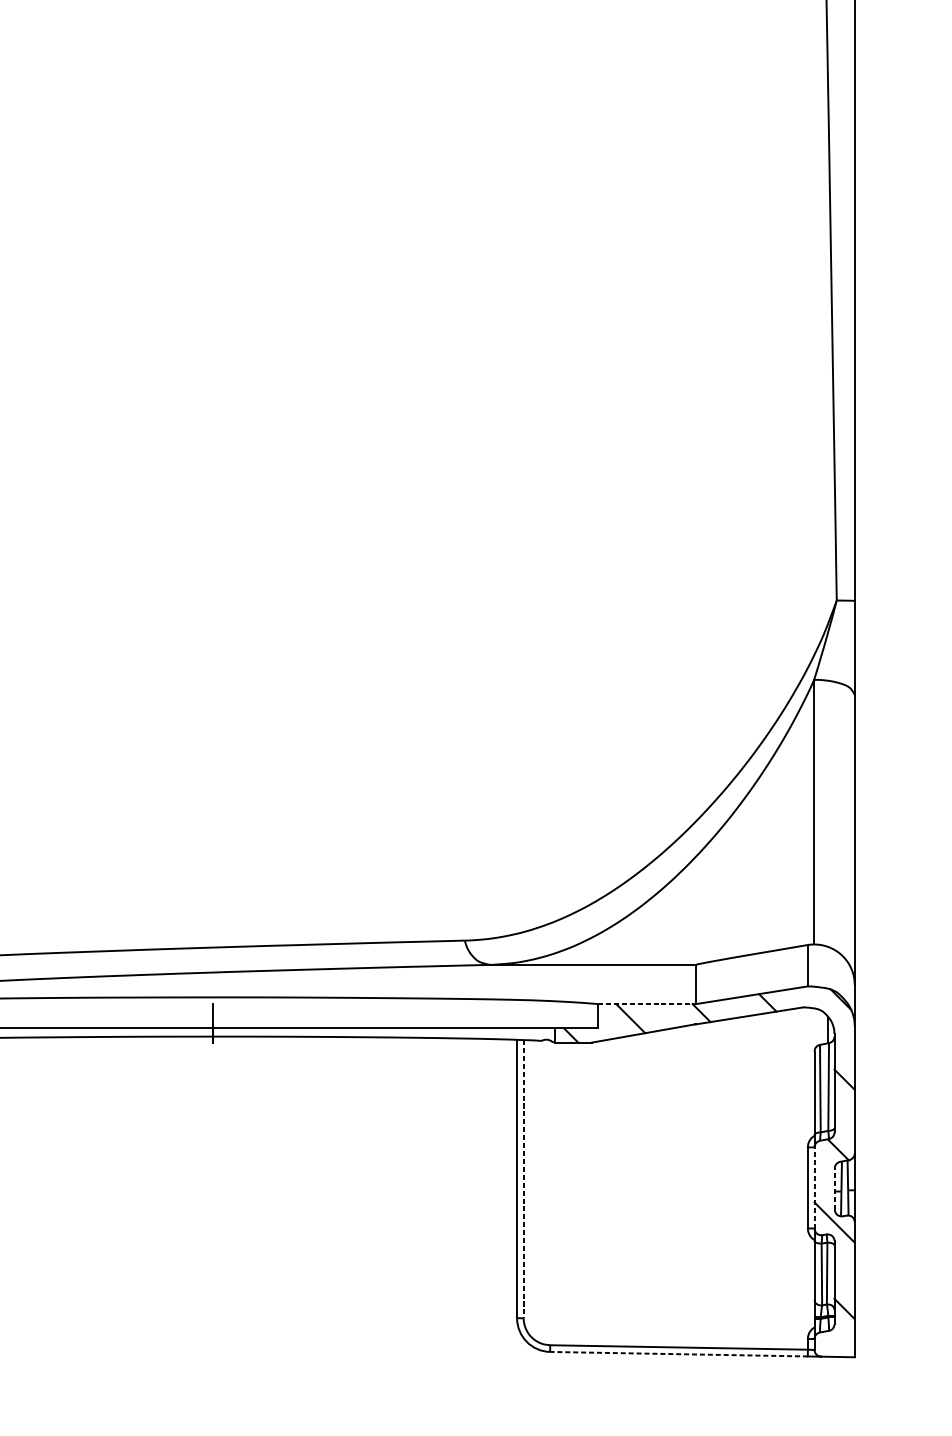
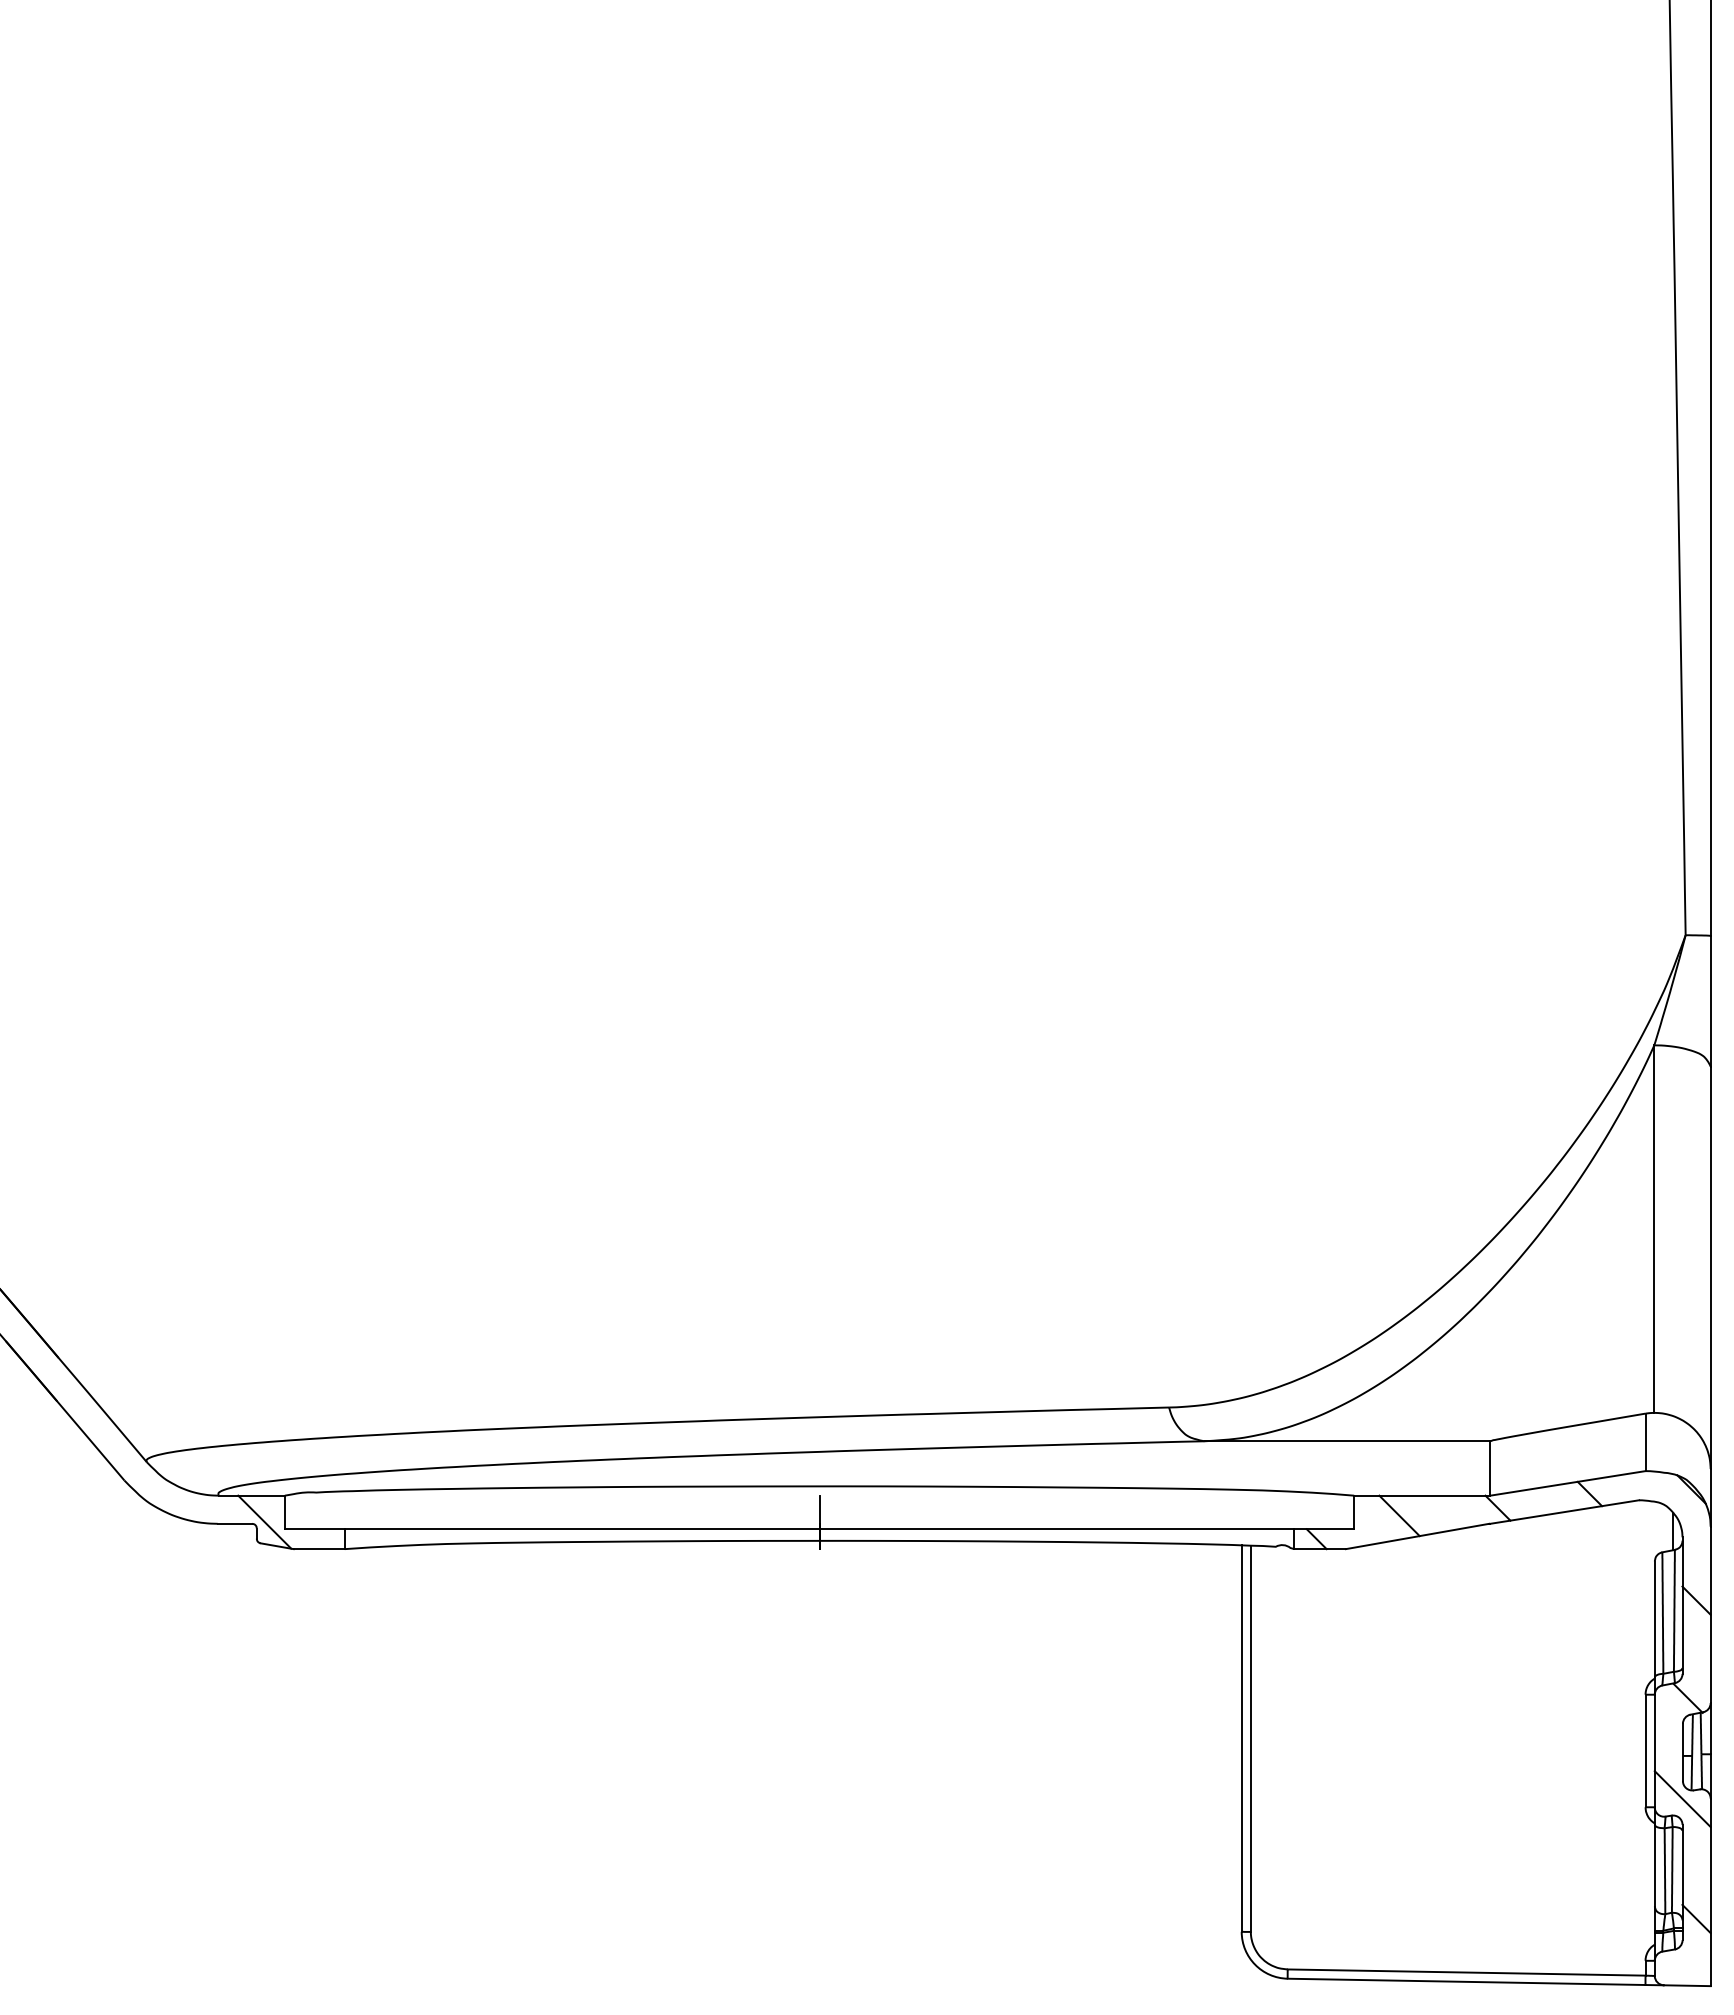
line: (647, 1003) -> (1422, 1495), dashed -> solid
line: (523, 1179) -> (1250, 1739), dashed -> solid
line: (814, 1187) -> (1654, 1750), dashed -> solid
line: (834, 1189) -> (1682, 1752), dashed -> solid
line: (678, 1353) -> (1466, 1981), dashed -> solid

